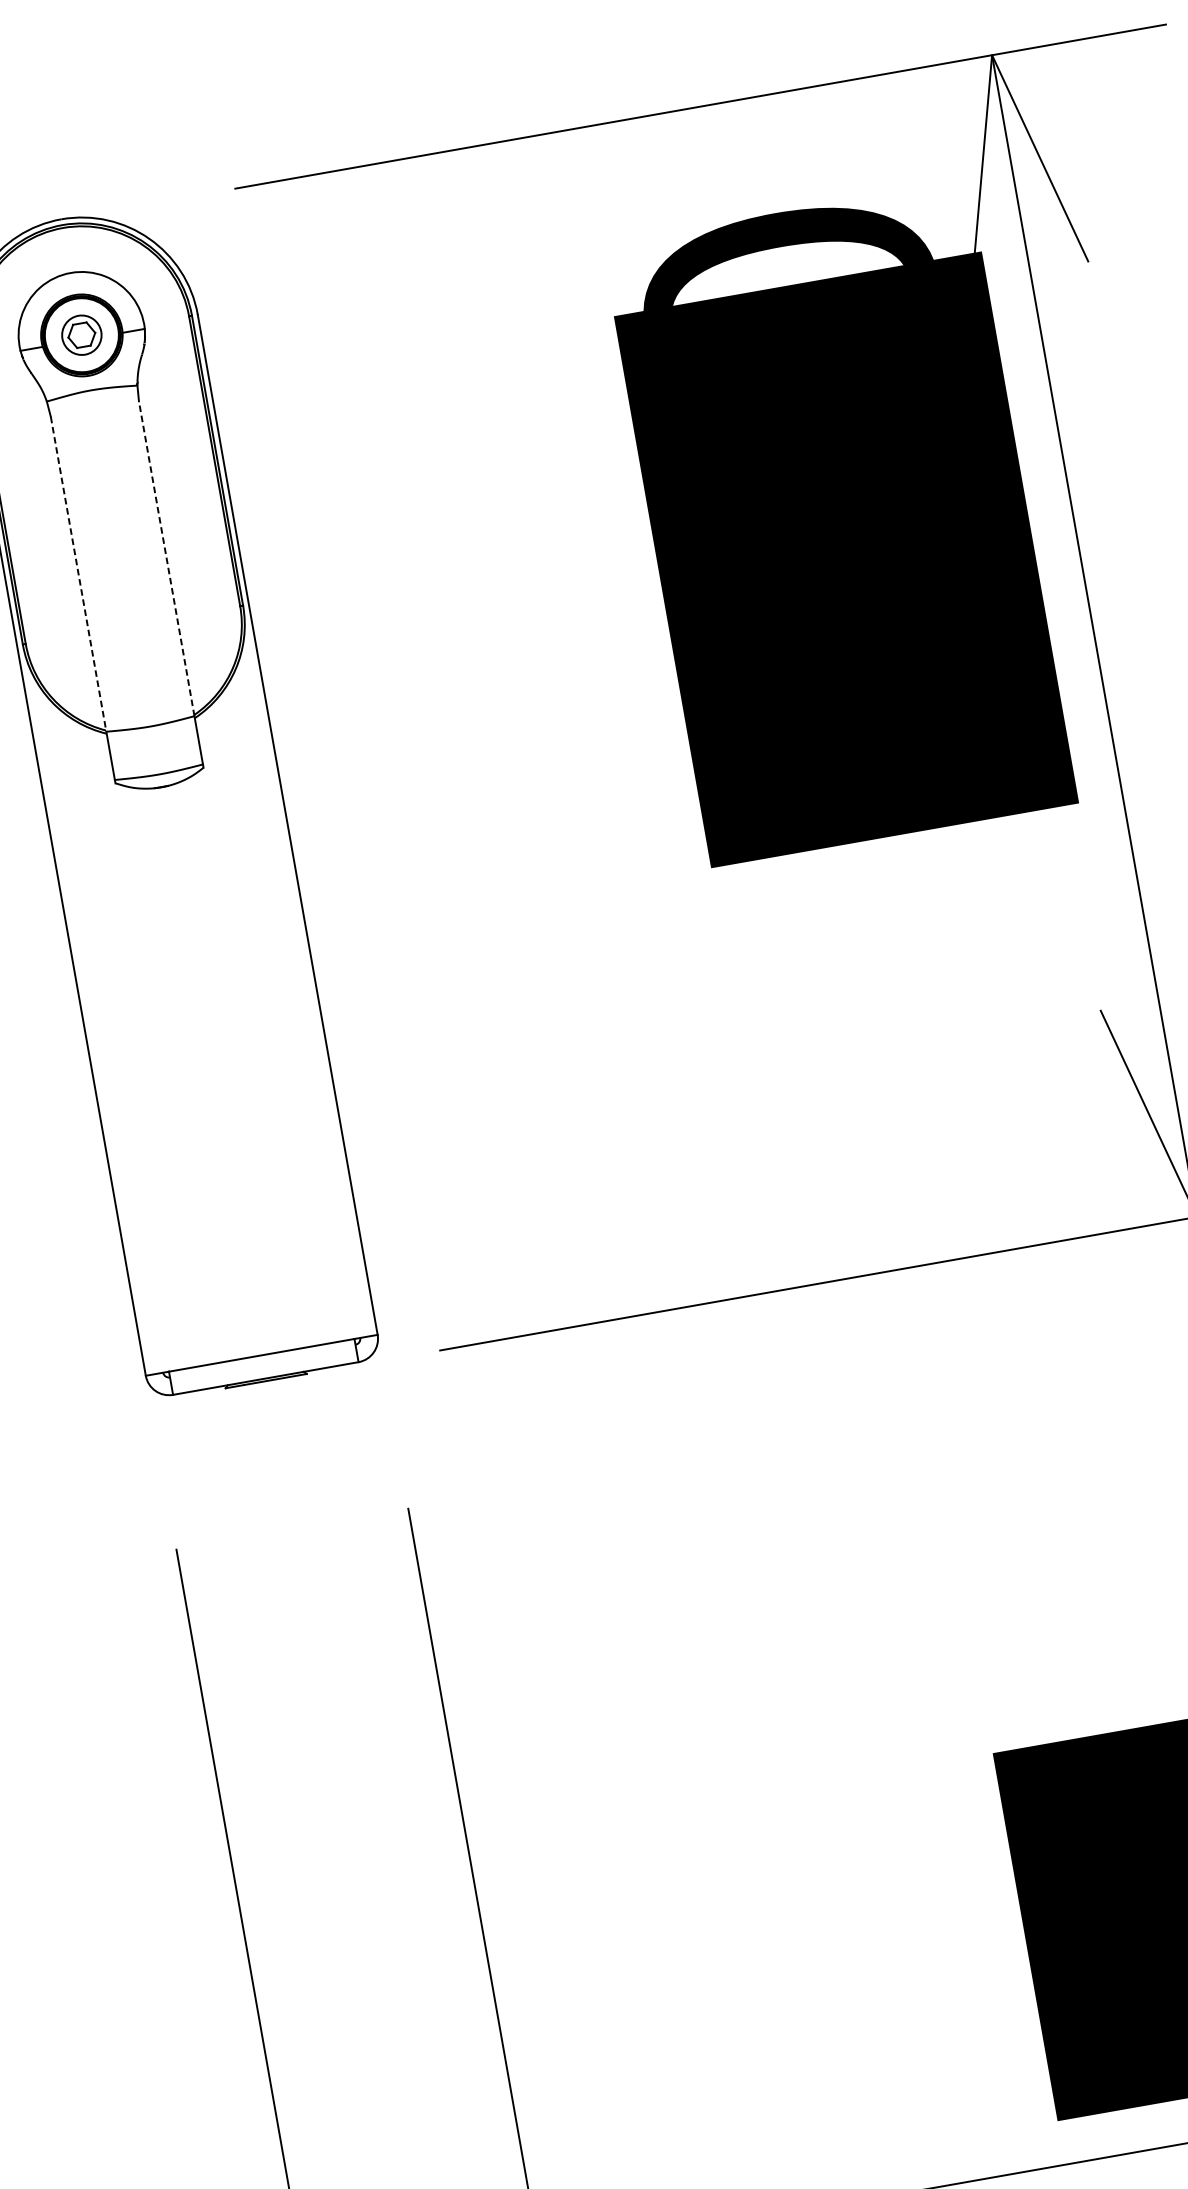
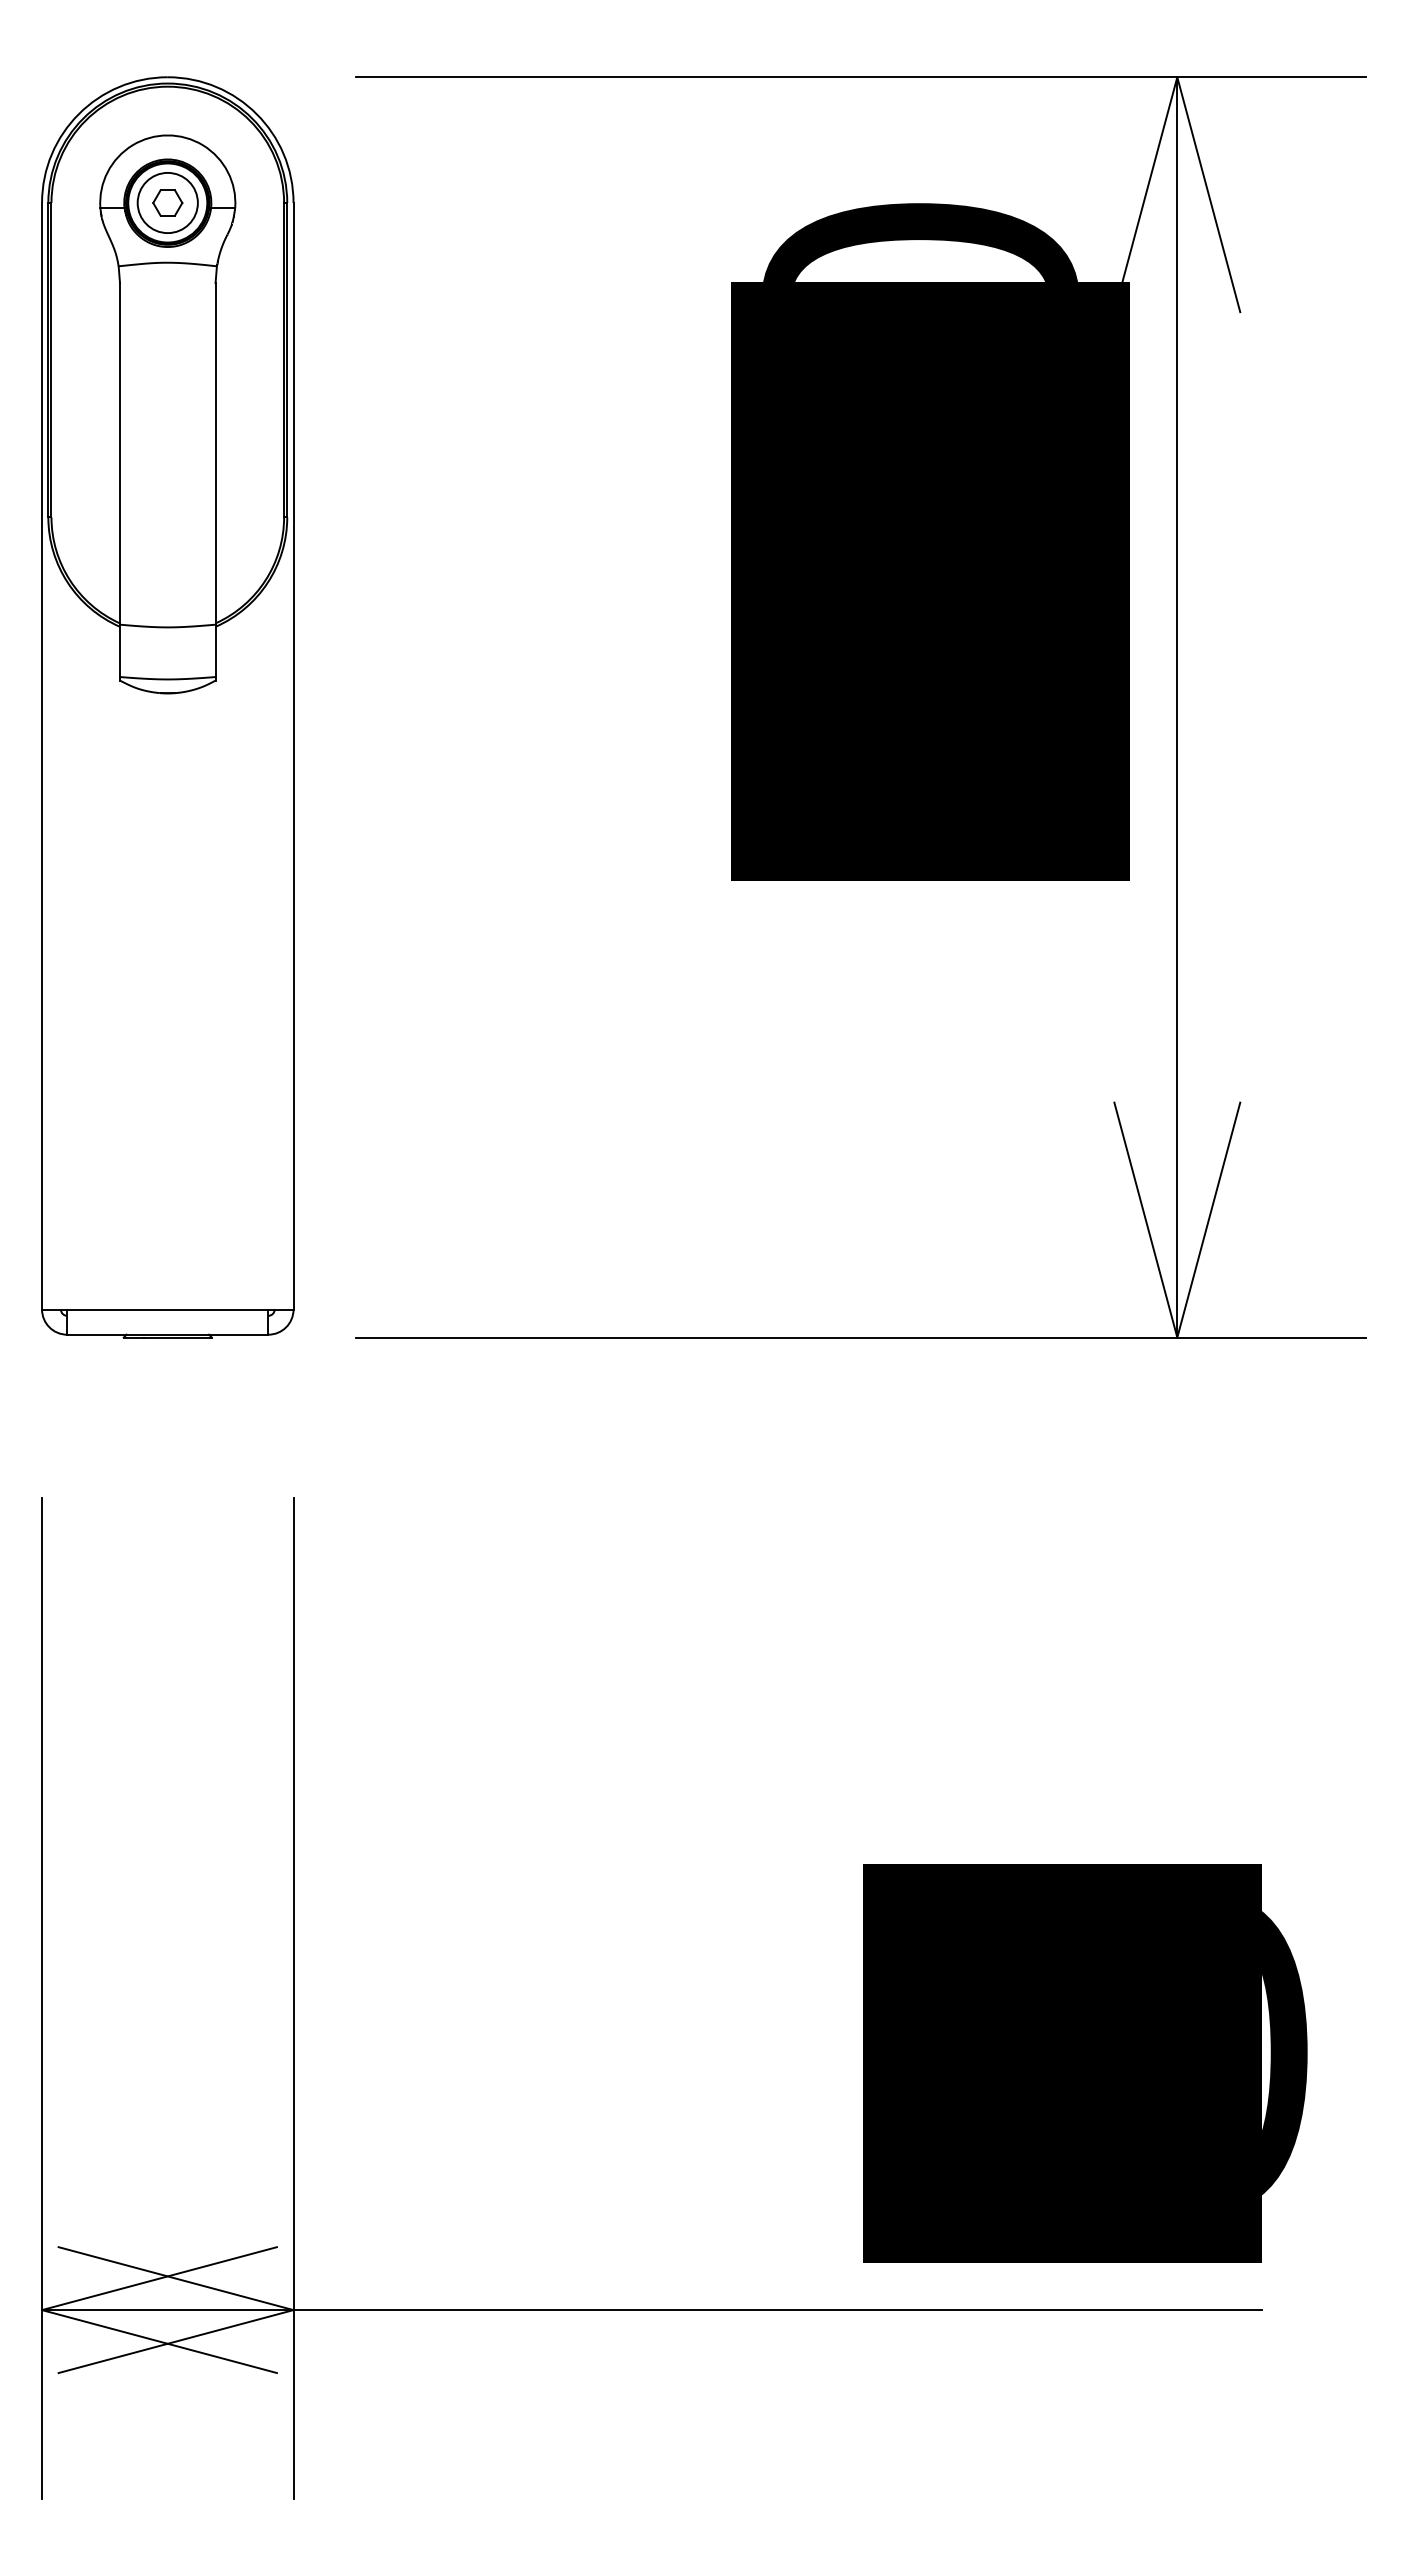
circle: (81, 334) -> (167, 202), size x1.43
line: (166, 558) -> (215, 453), dashed -> solid
line: (78, 573) -> (120, 453), dashed -> solid

